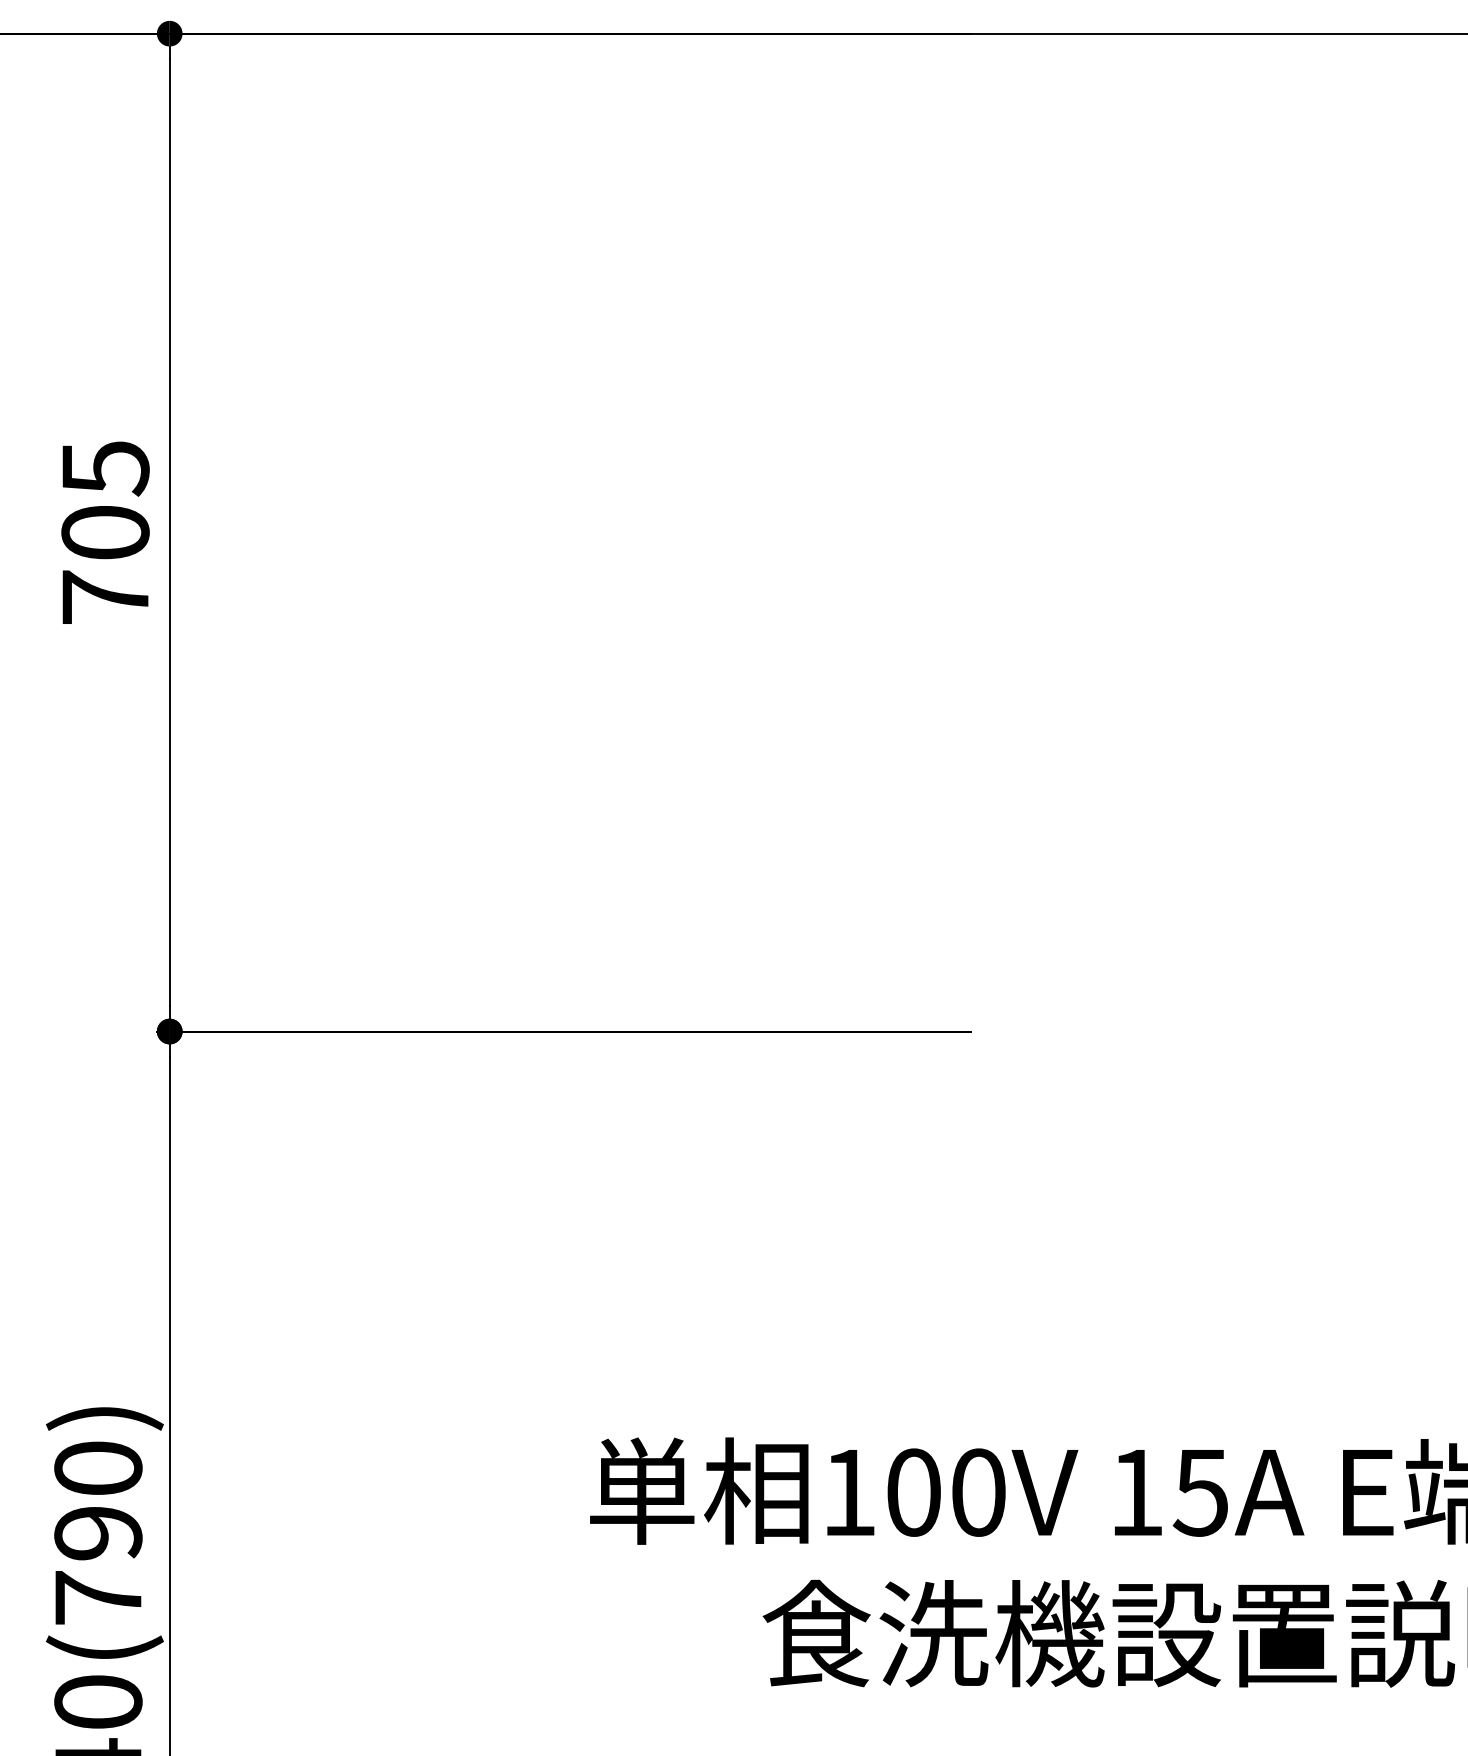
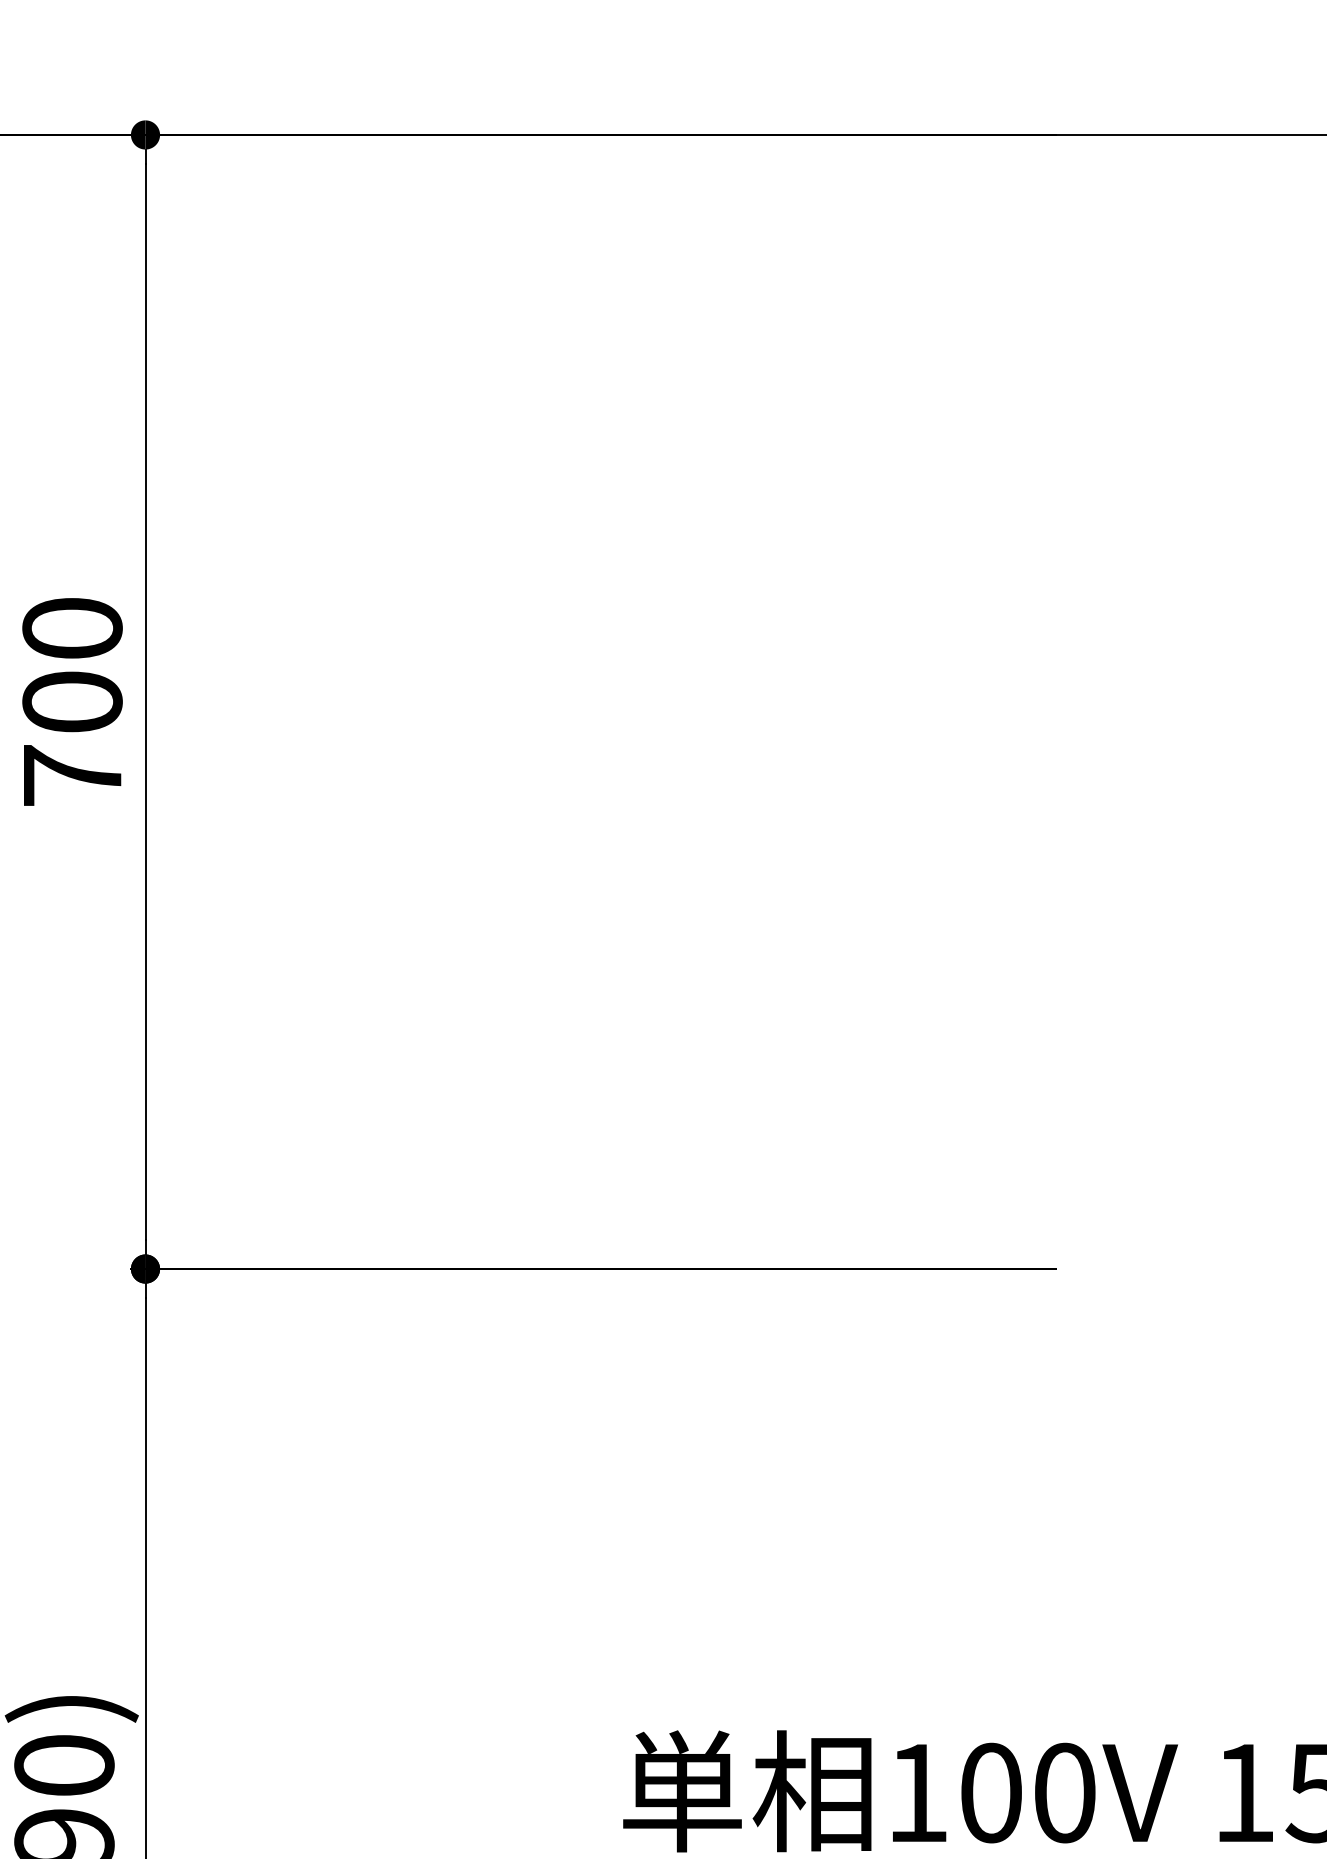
text: (105, 468) -> (72, 629), 705 -> 700

